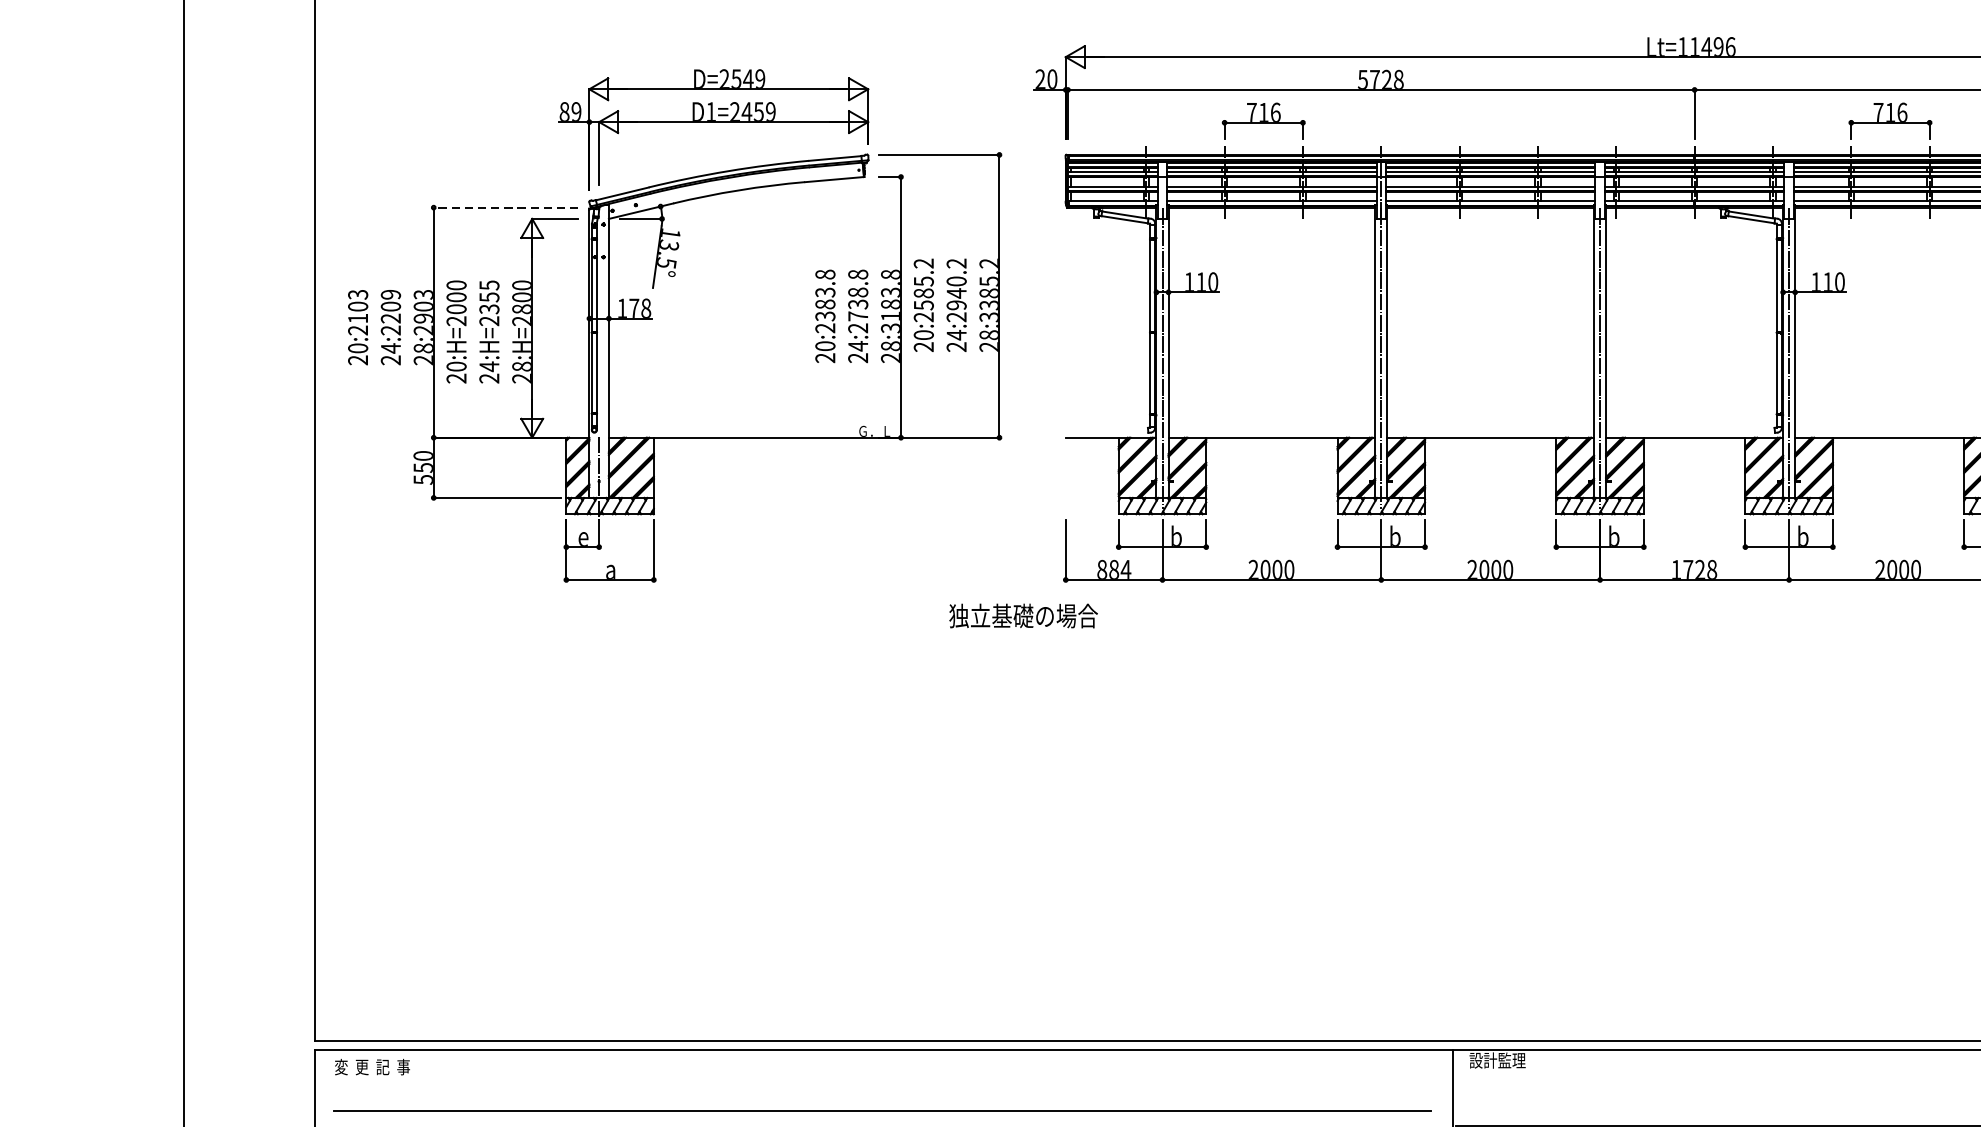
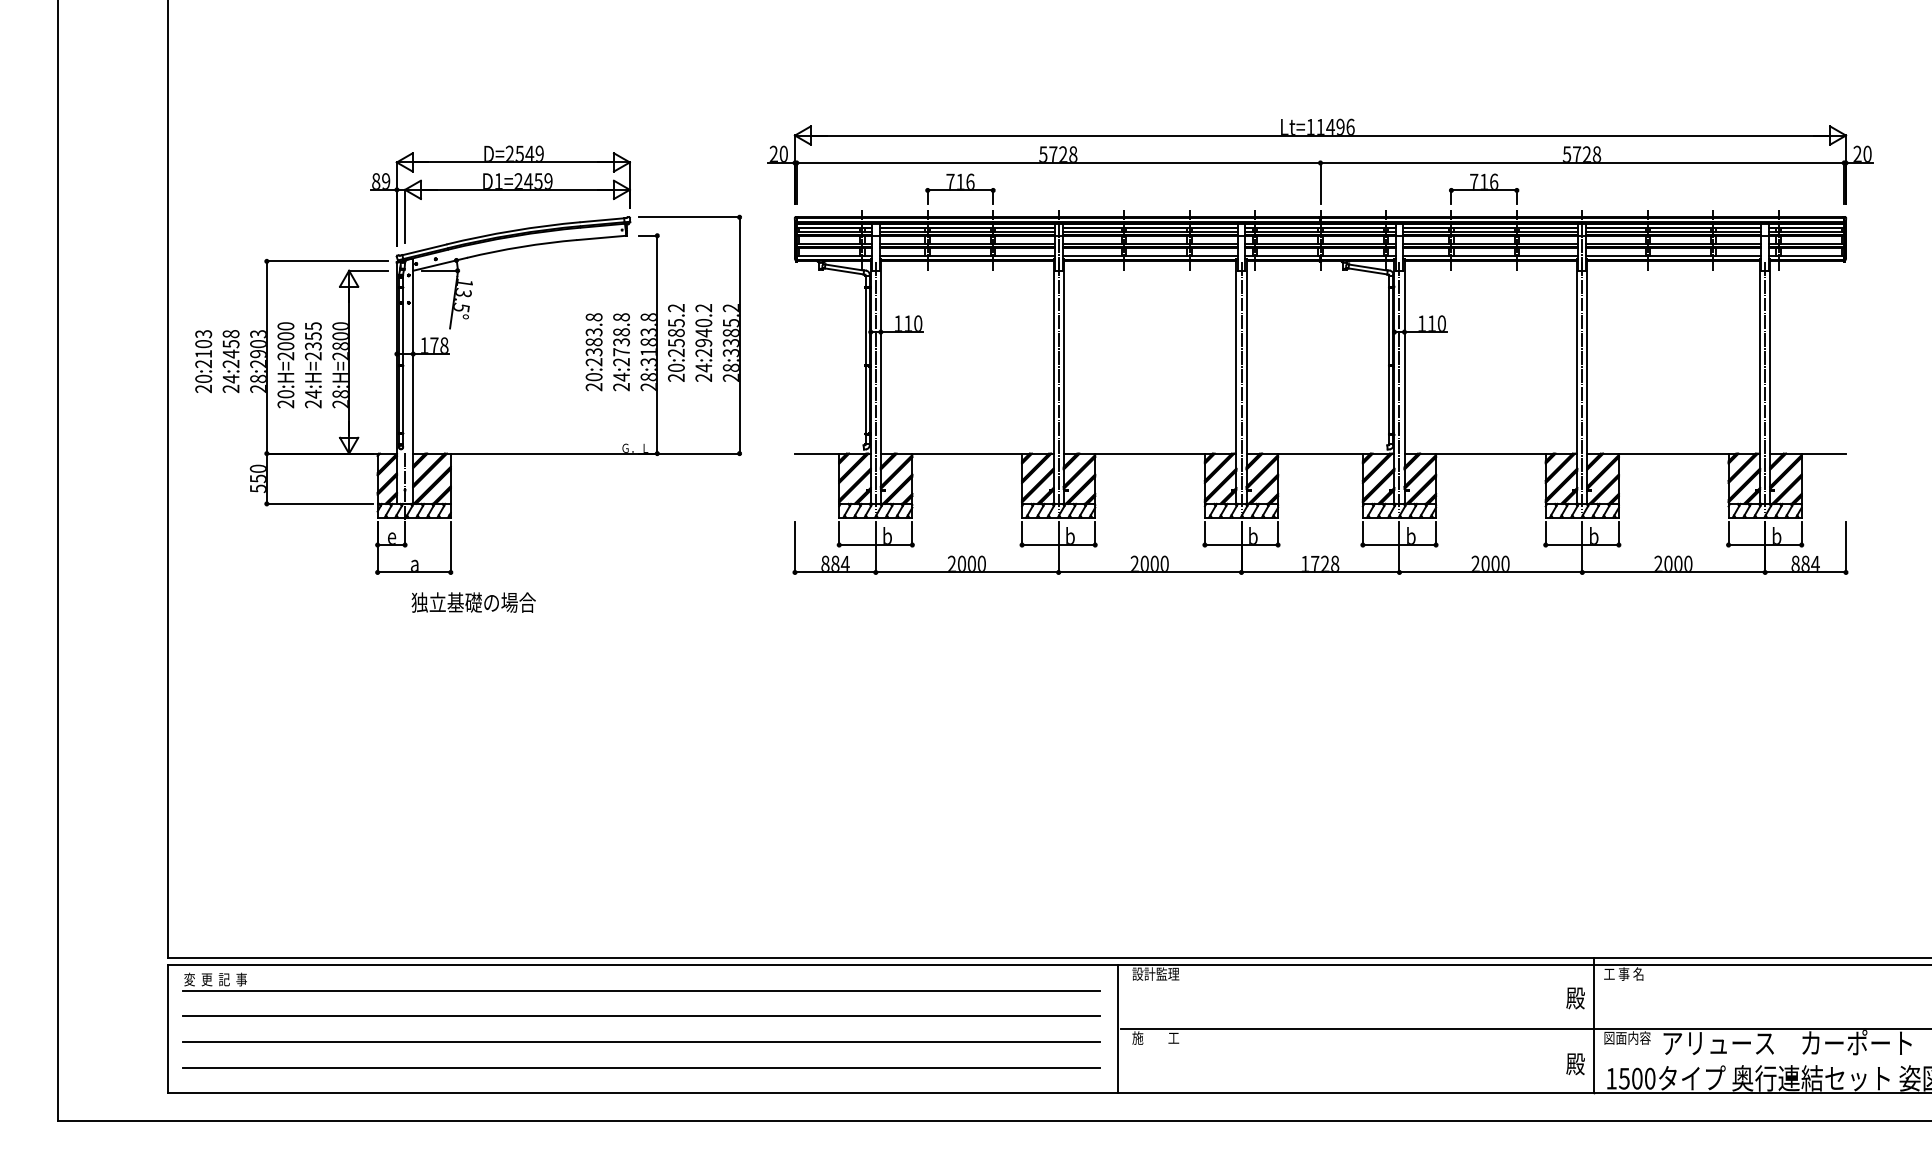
line: (505, 207) -> (326, 261), dashed -> solid
text: (390, 307) -> (230, 344), 24:2209 -> 24:2458
text: (1023, 615) -> (473, 602), moved
line: (882, 1080) -> (641, 990), added

